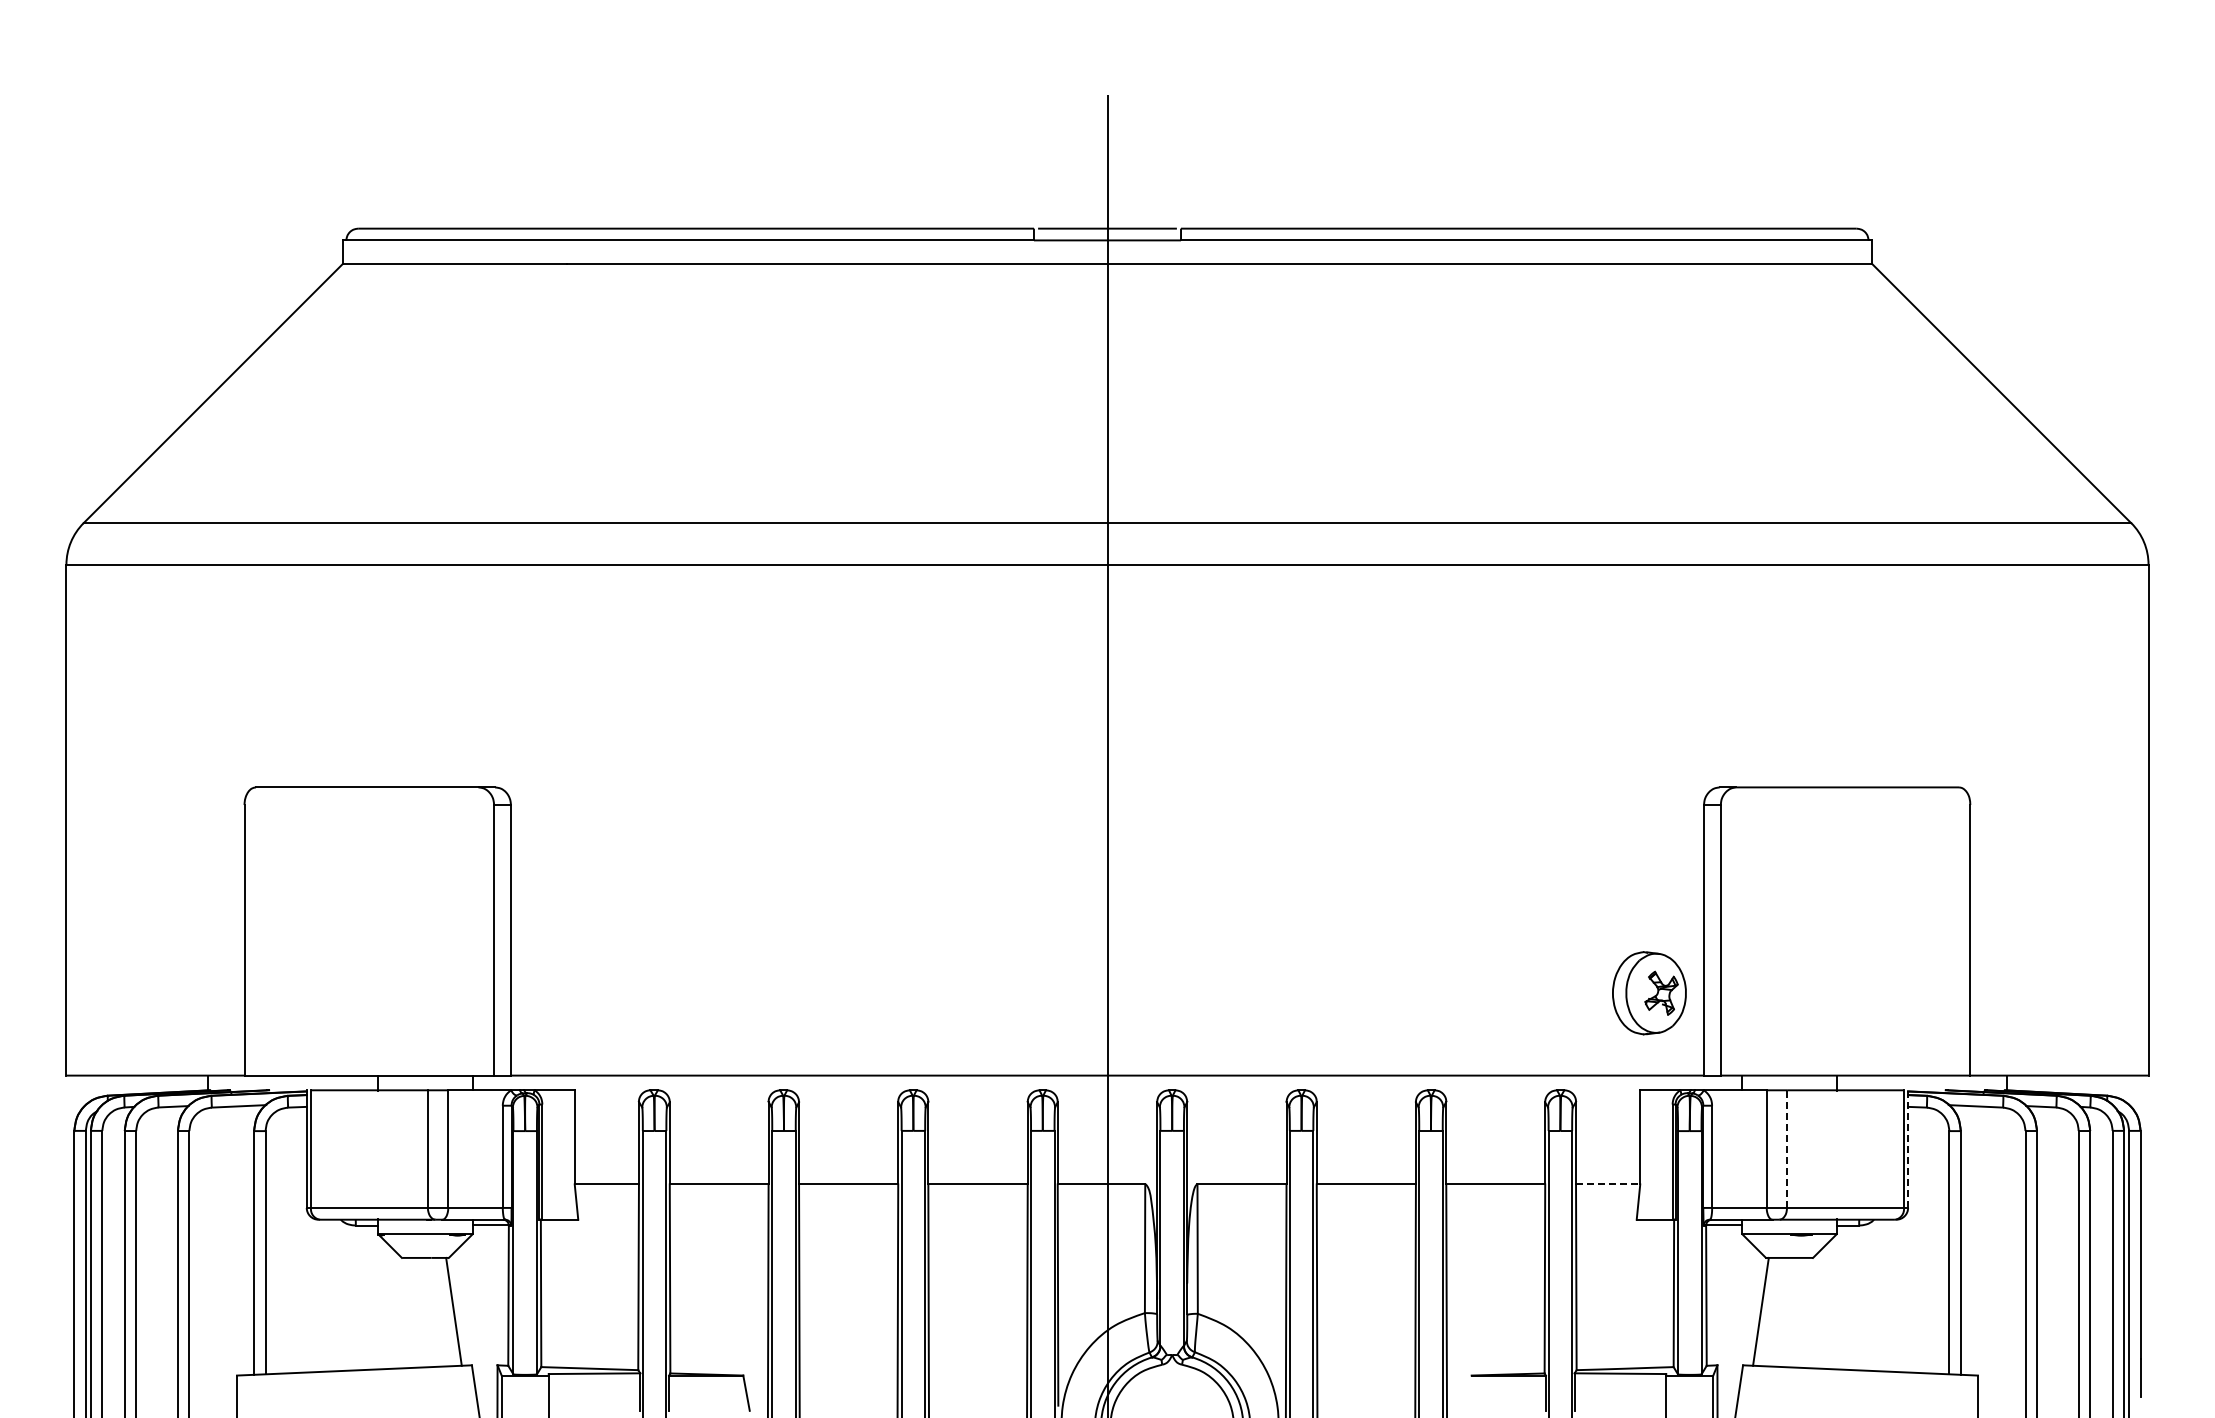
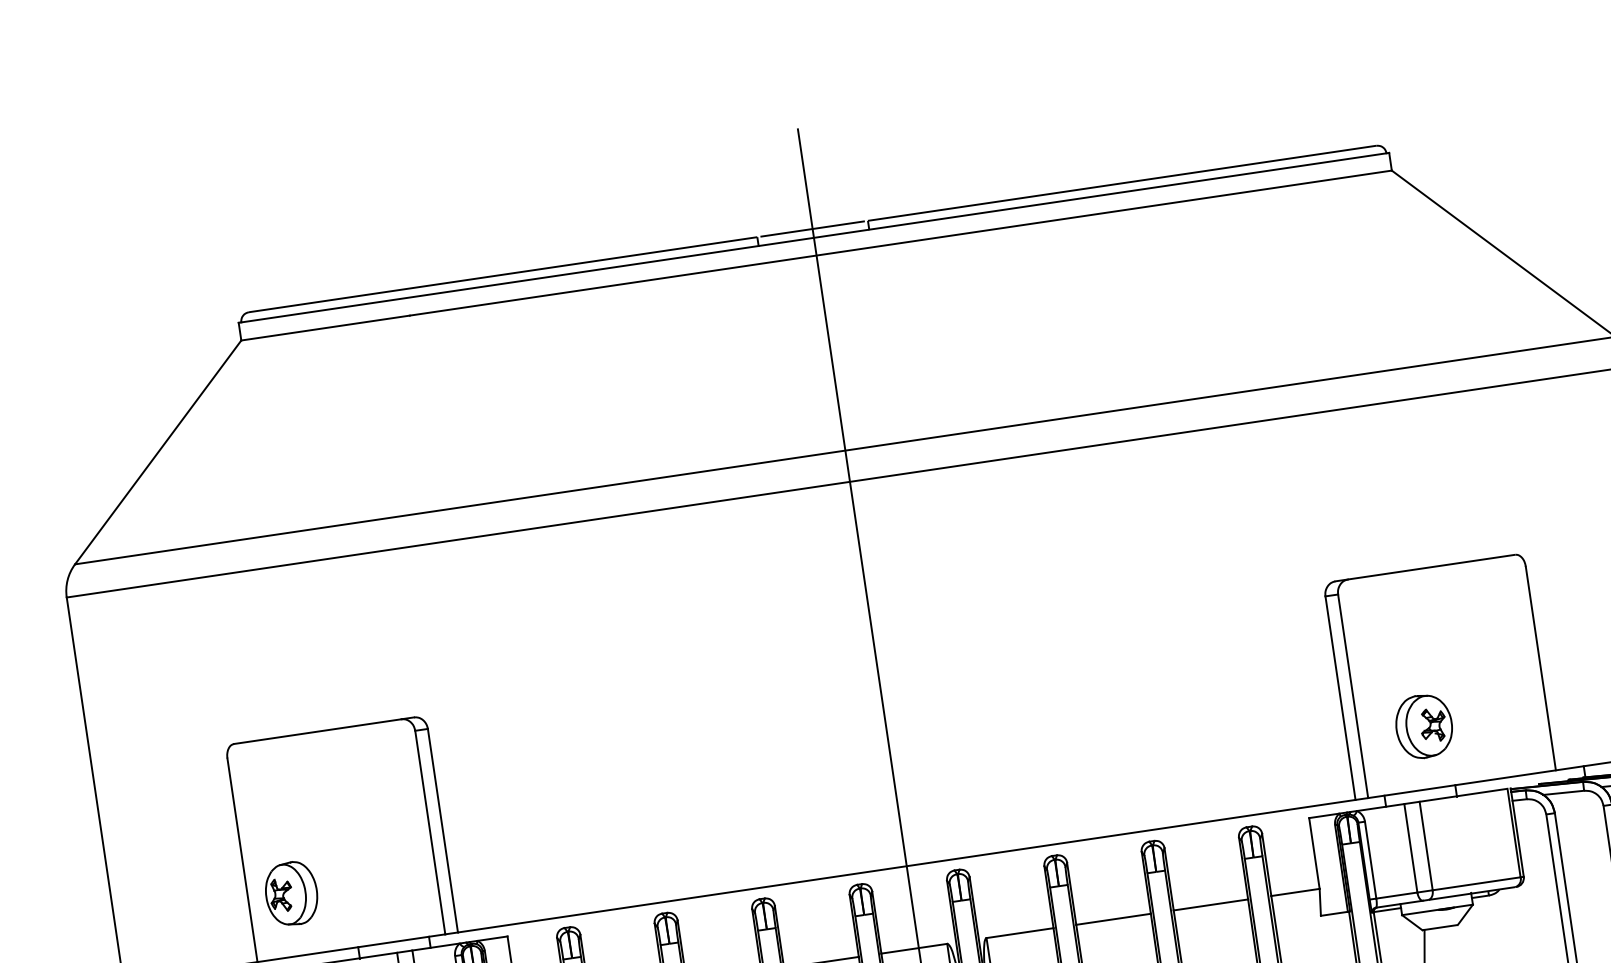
part: (301, 993) -> (291, 893), added
part: (1649, 993) -> (1424, 726), moved
line: (1787, 1149) -> (1426, 846), dashed -> solid
line: (1908, 1149) -> (1517, 832), dashed -> solid
line: (1608, 1184) -> (1295, 892), dashed -> solid

